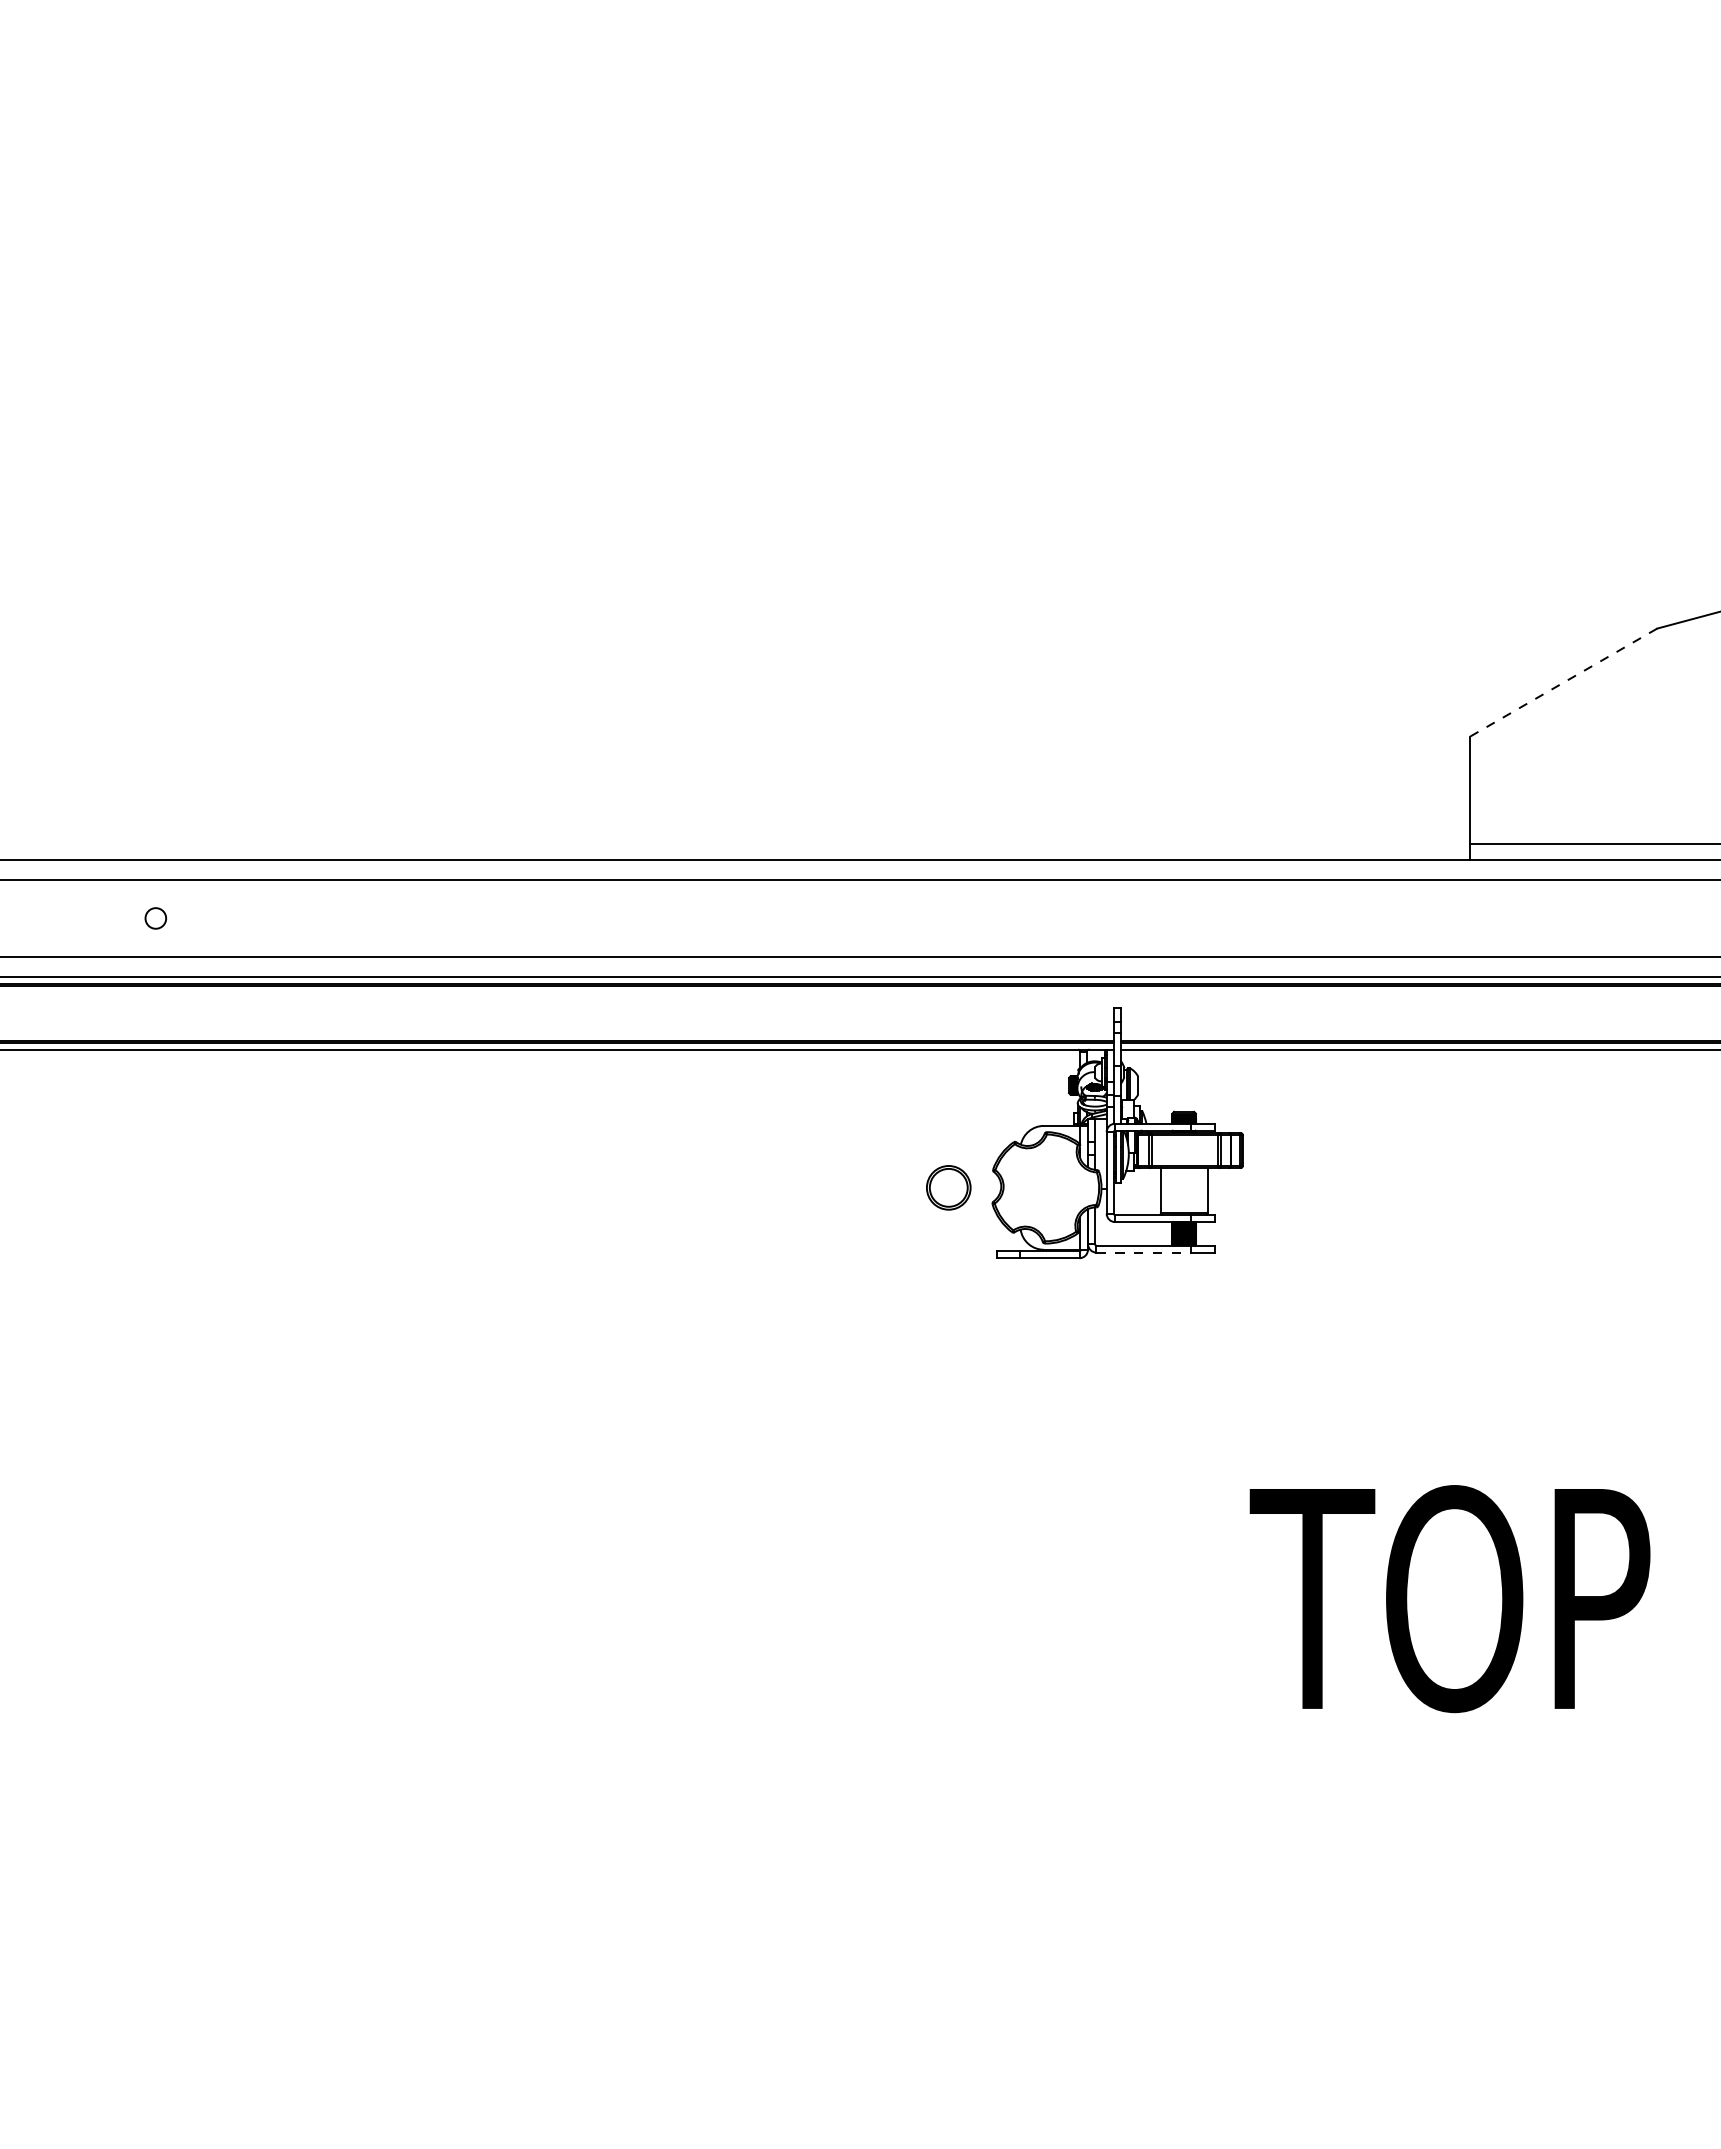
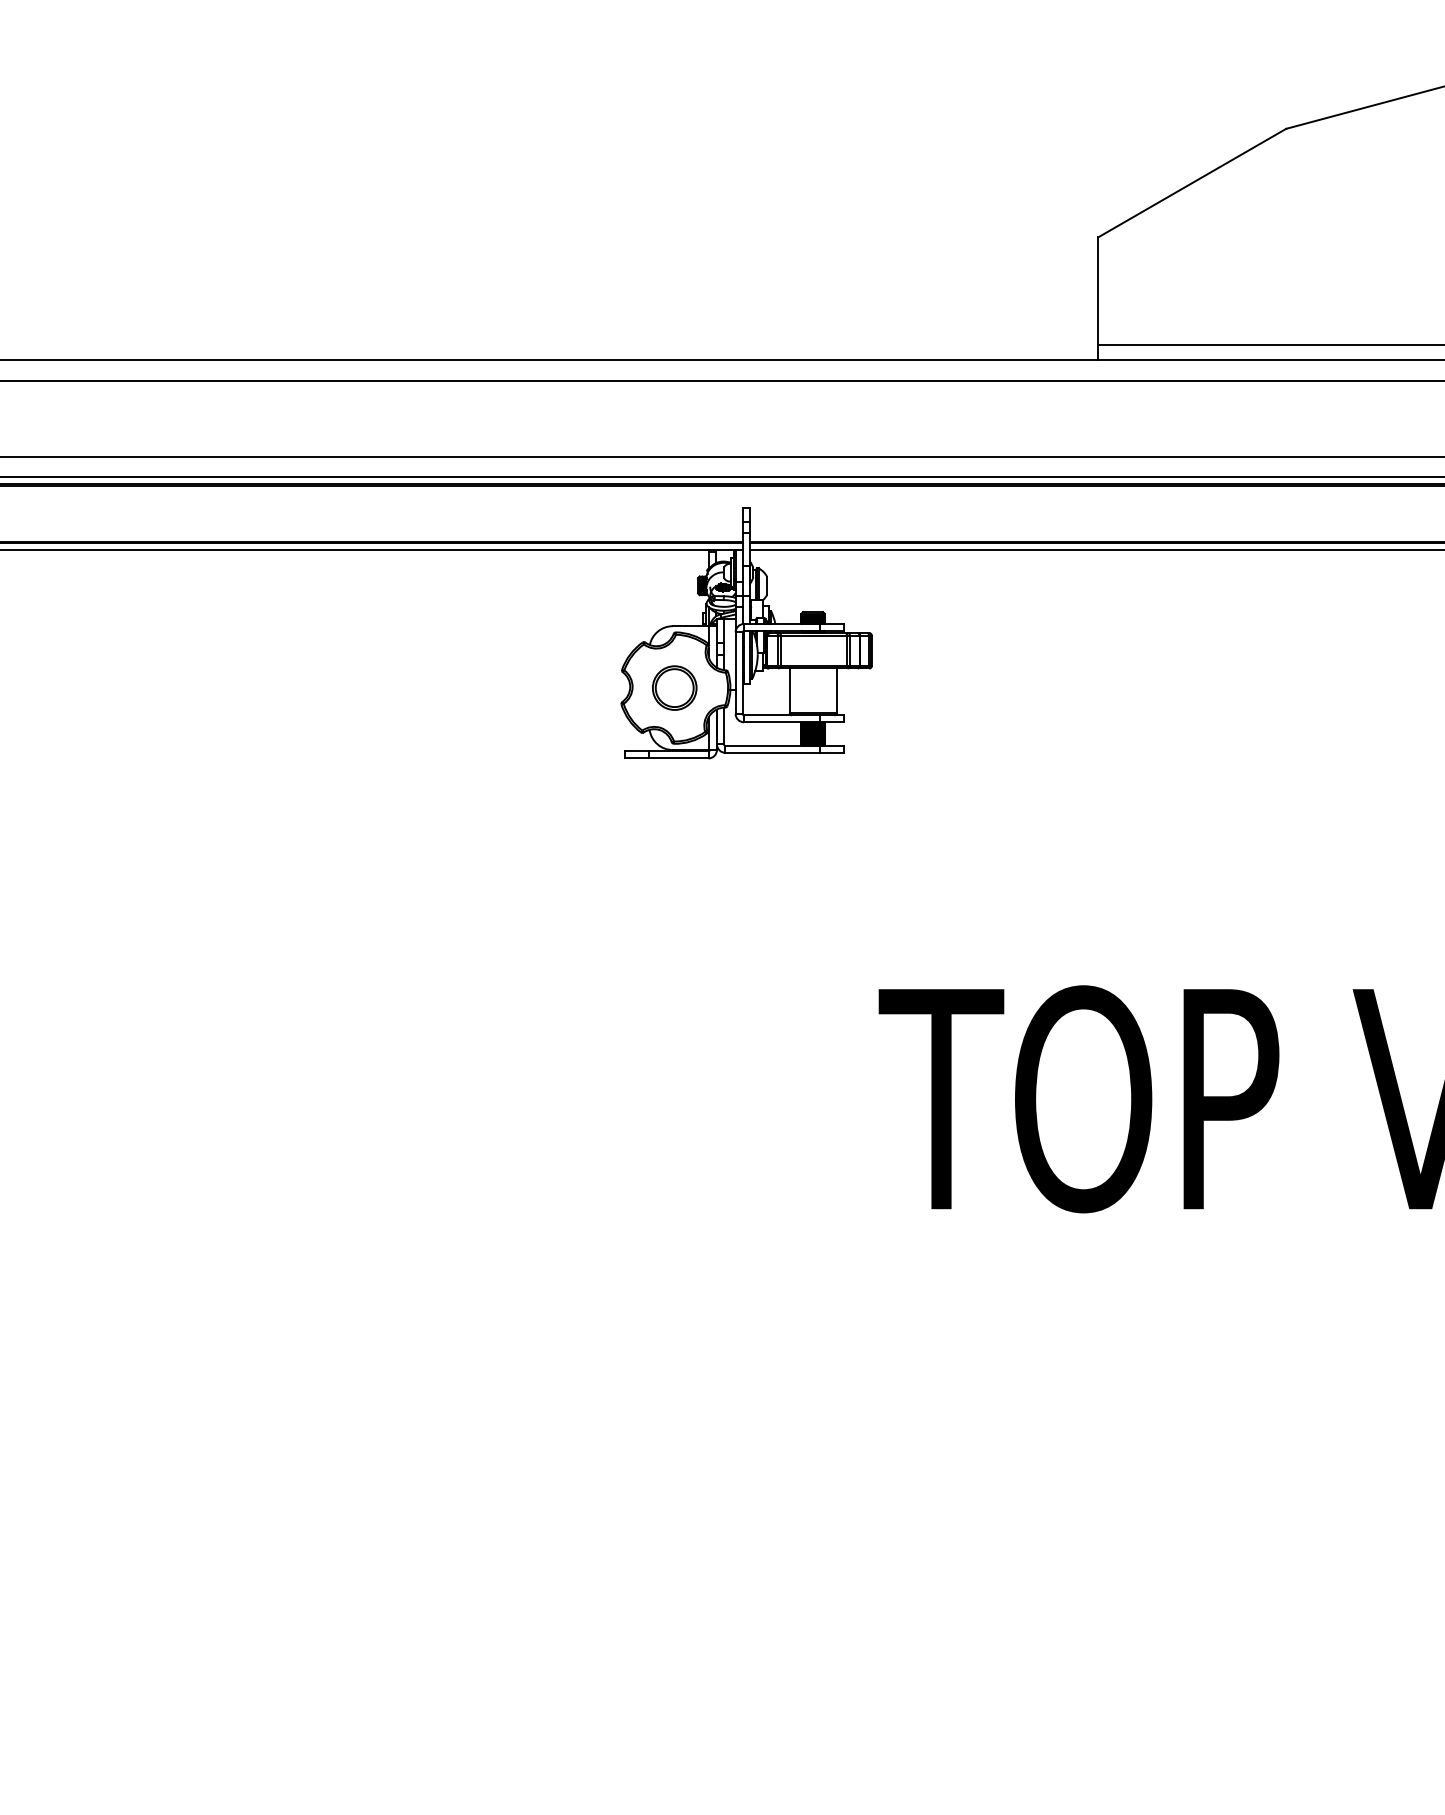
line: (1562, 683) -> (1191, 183), dashed -> solid
part: (948, 1187) -> (674, 687), moved
line: (1144, 1252) -> (773, 752), dashed -> solid

